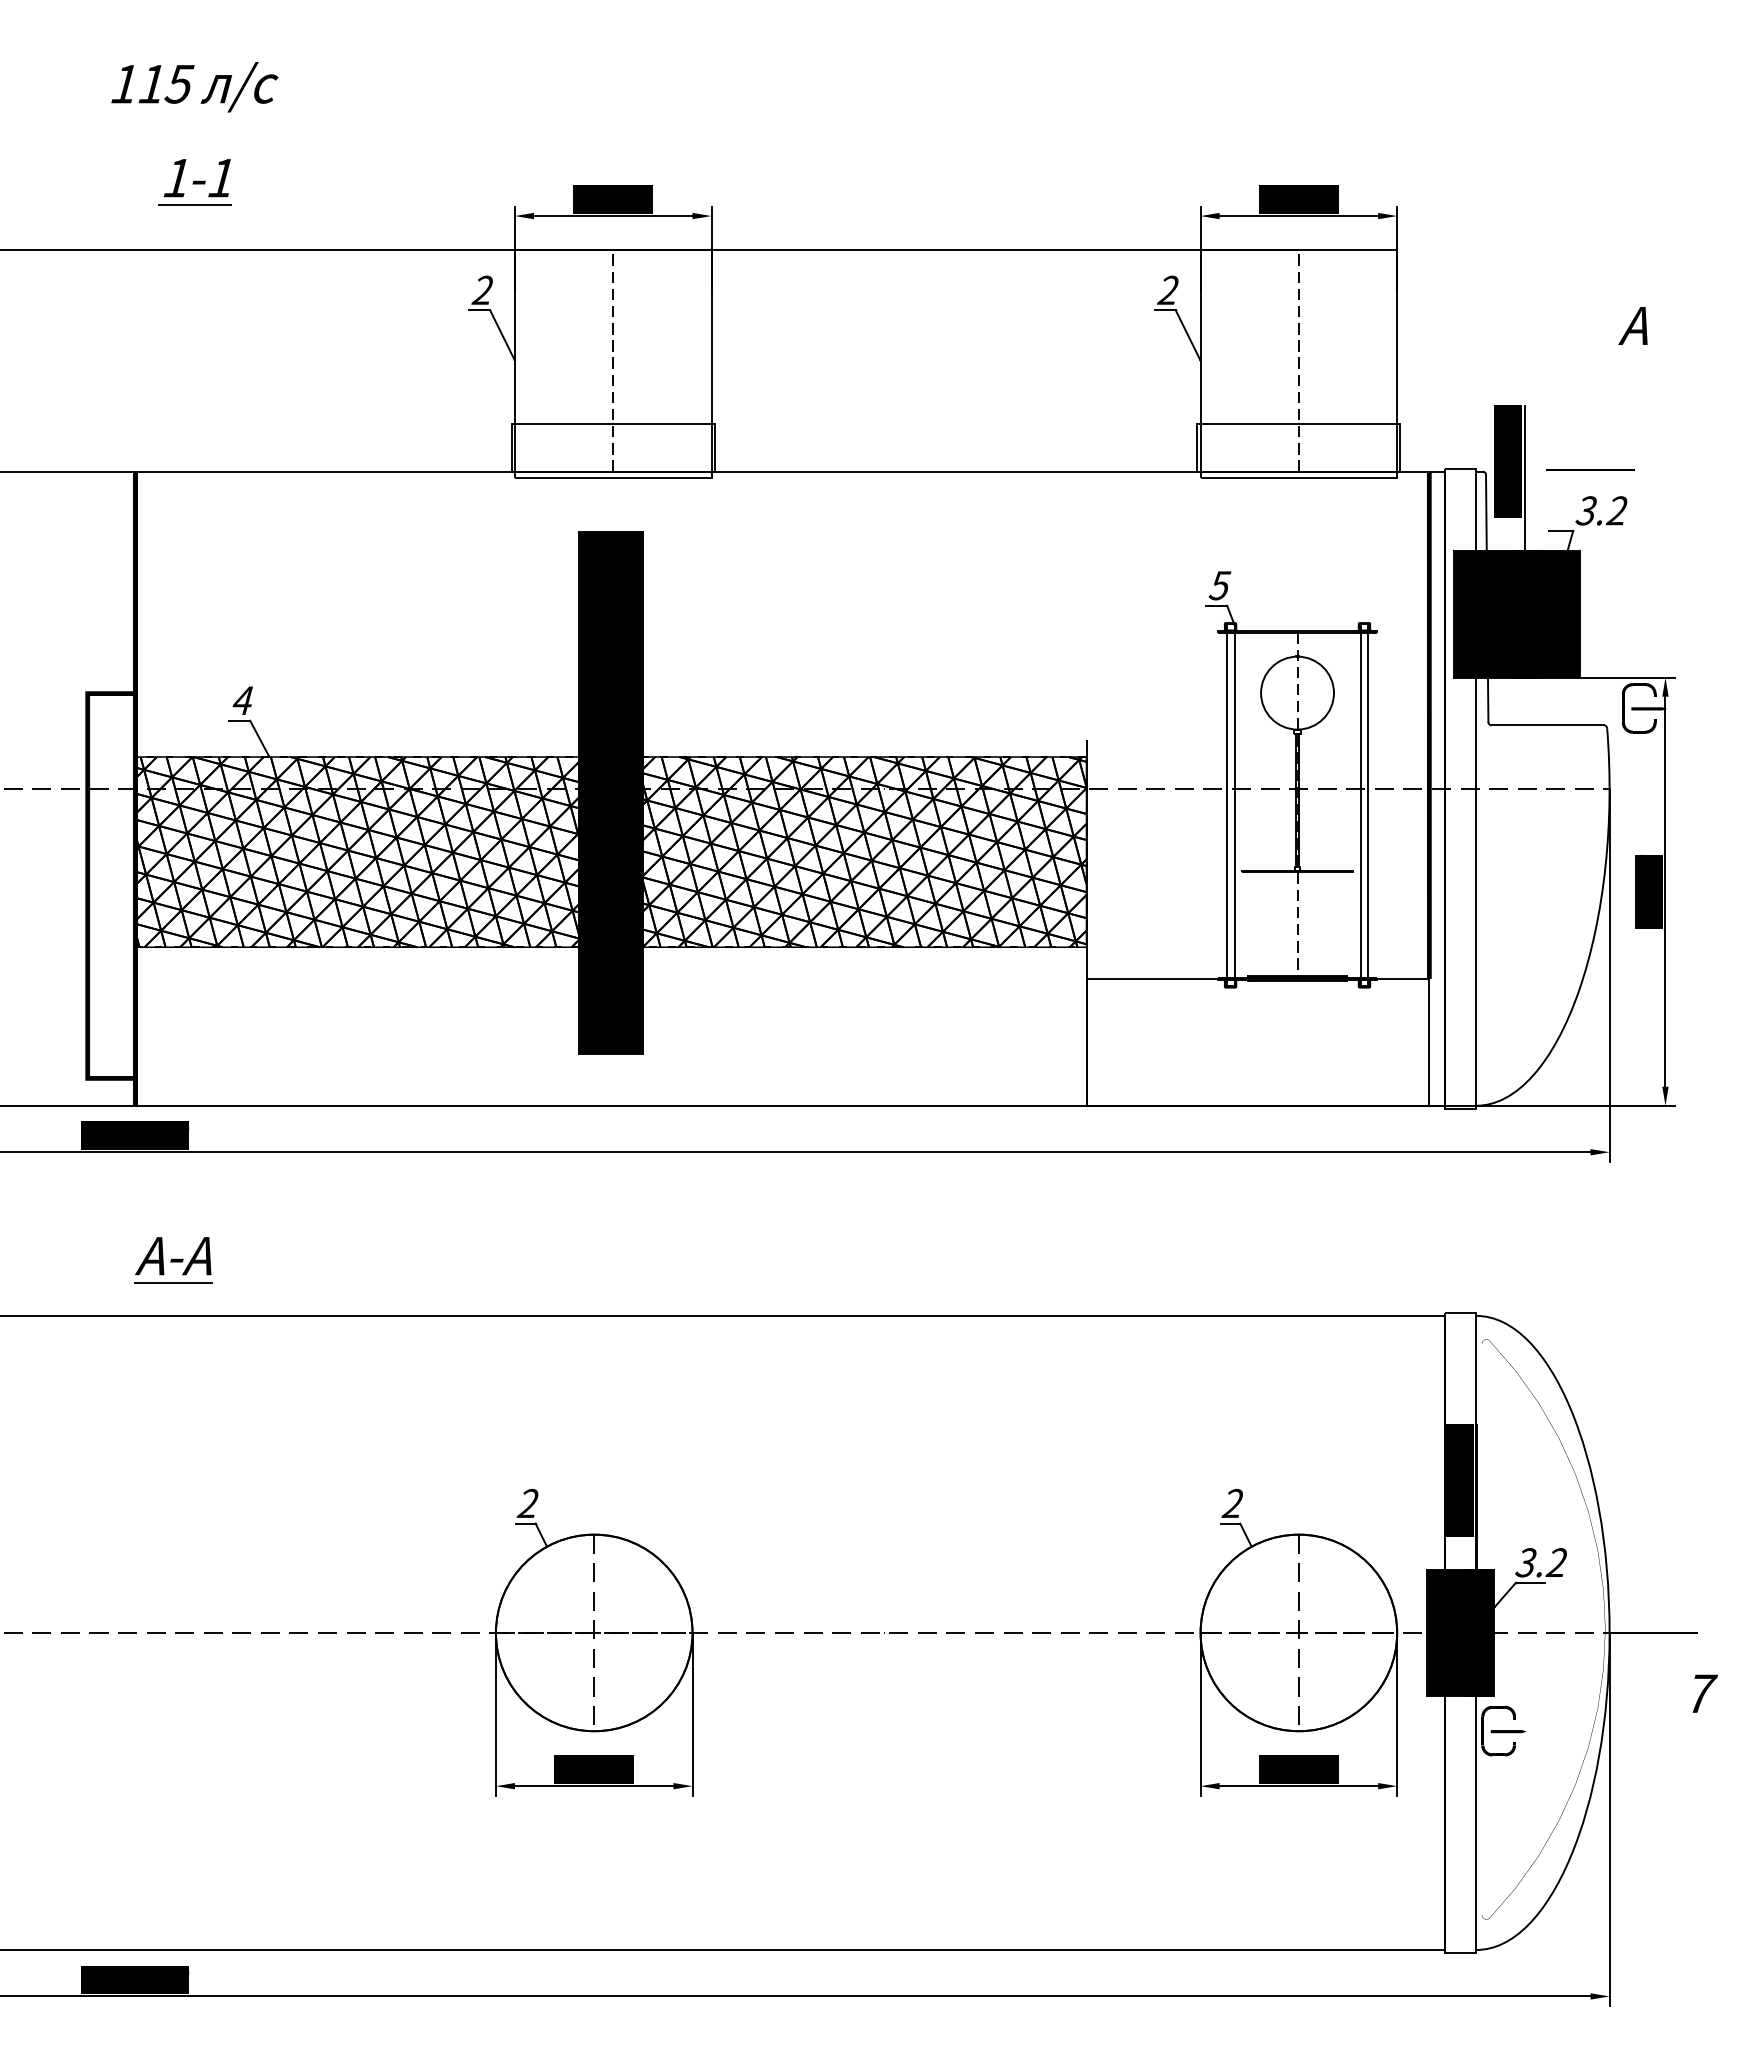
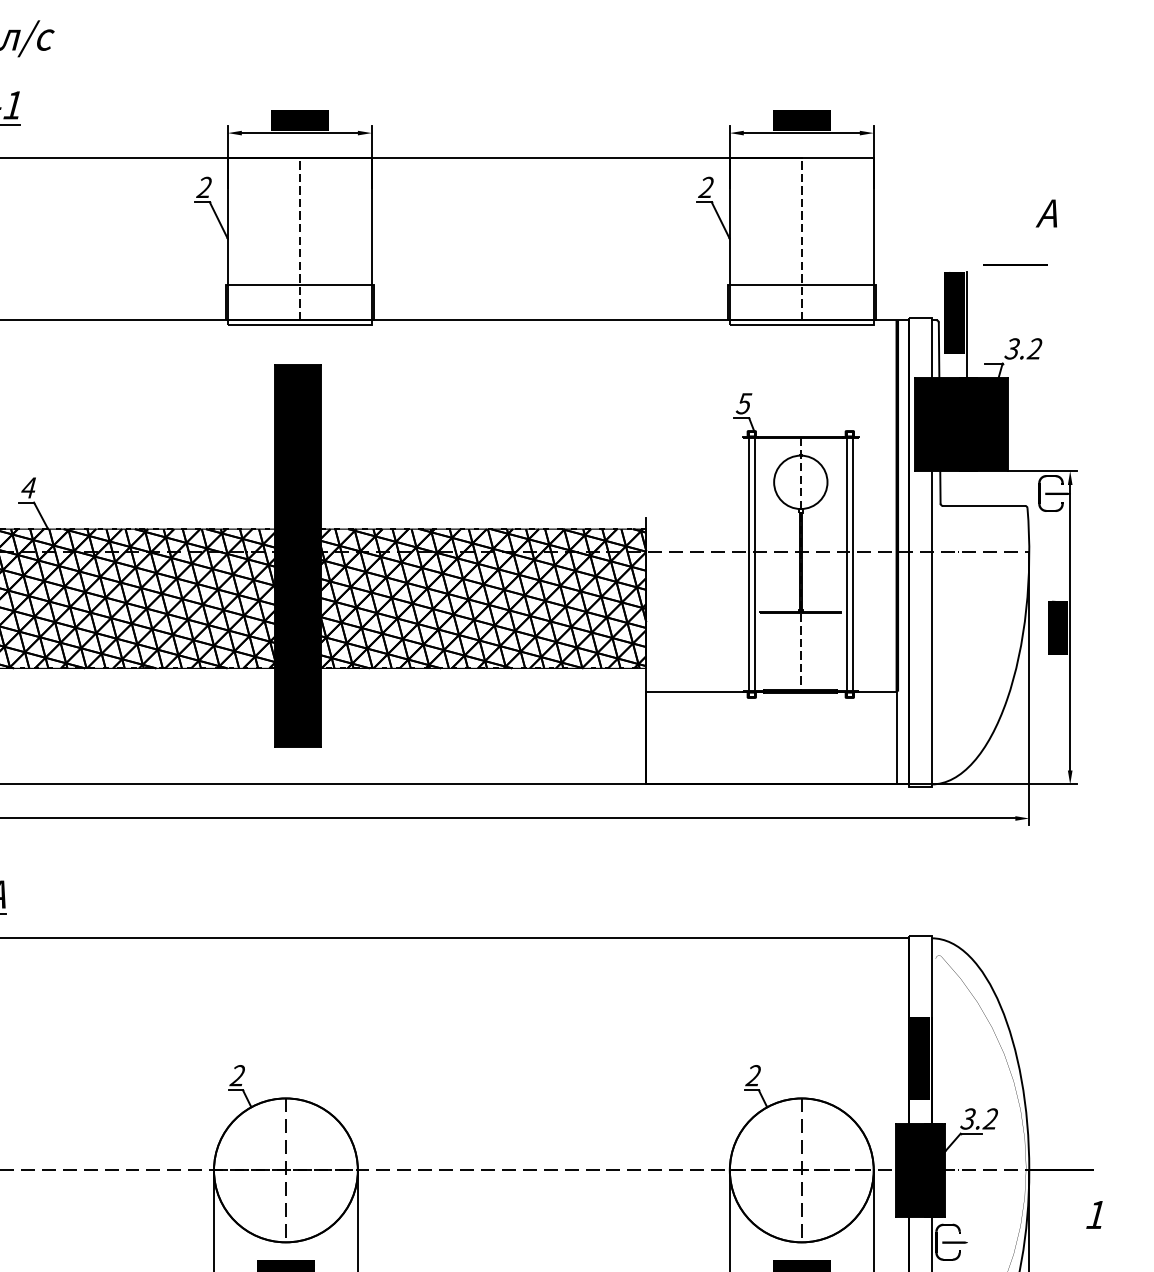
line: (1590, 469) -> (1015, 264), moved
text: (1702, 1693) -> (1097, 1214), 7 -> 1

